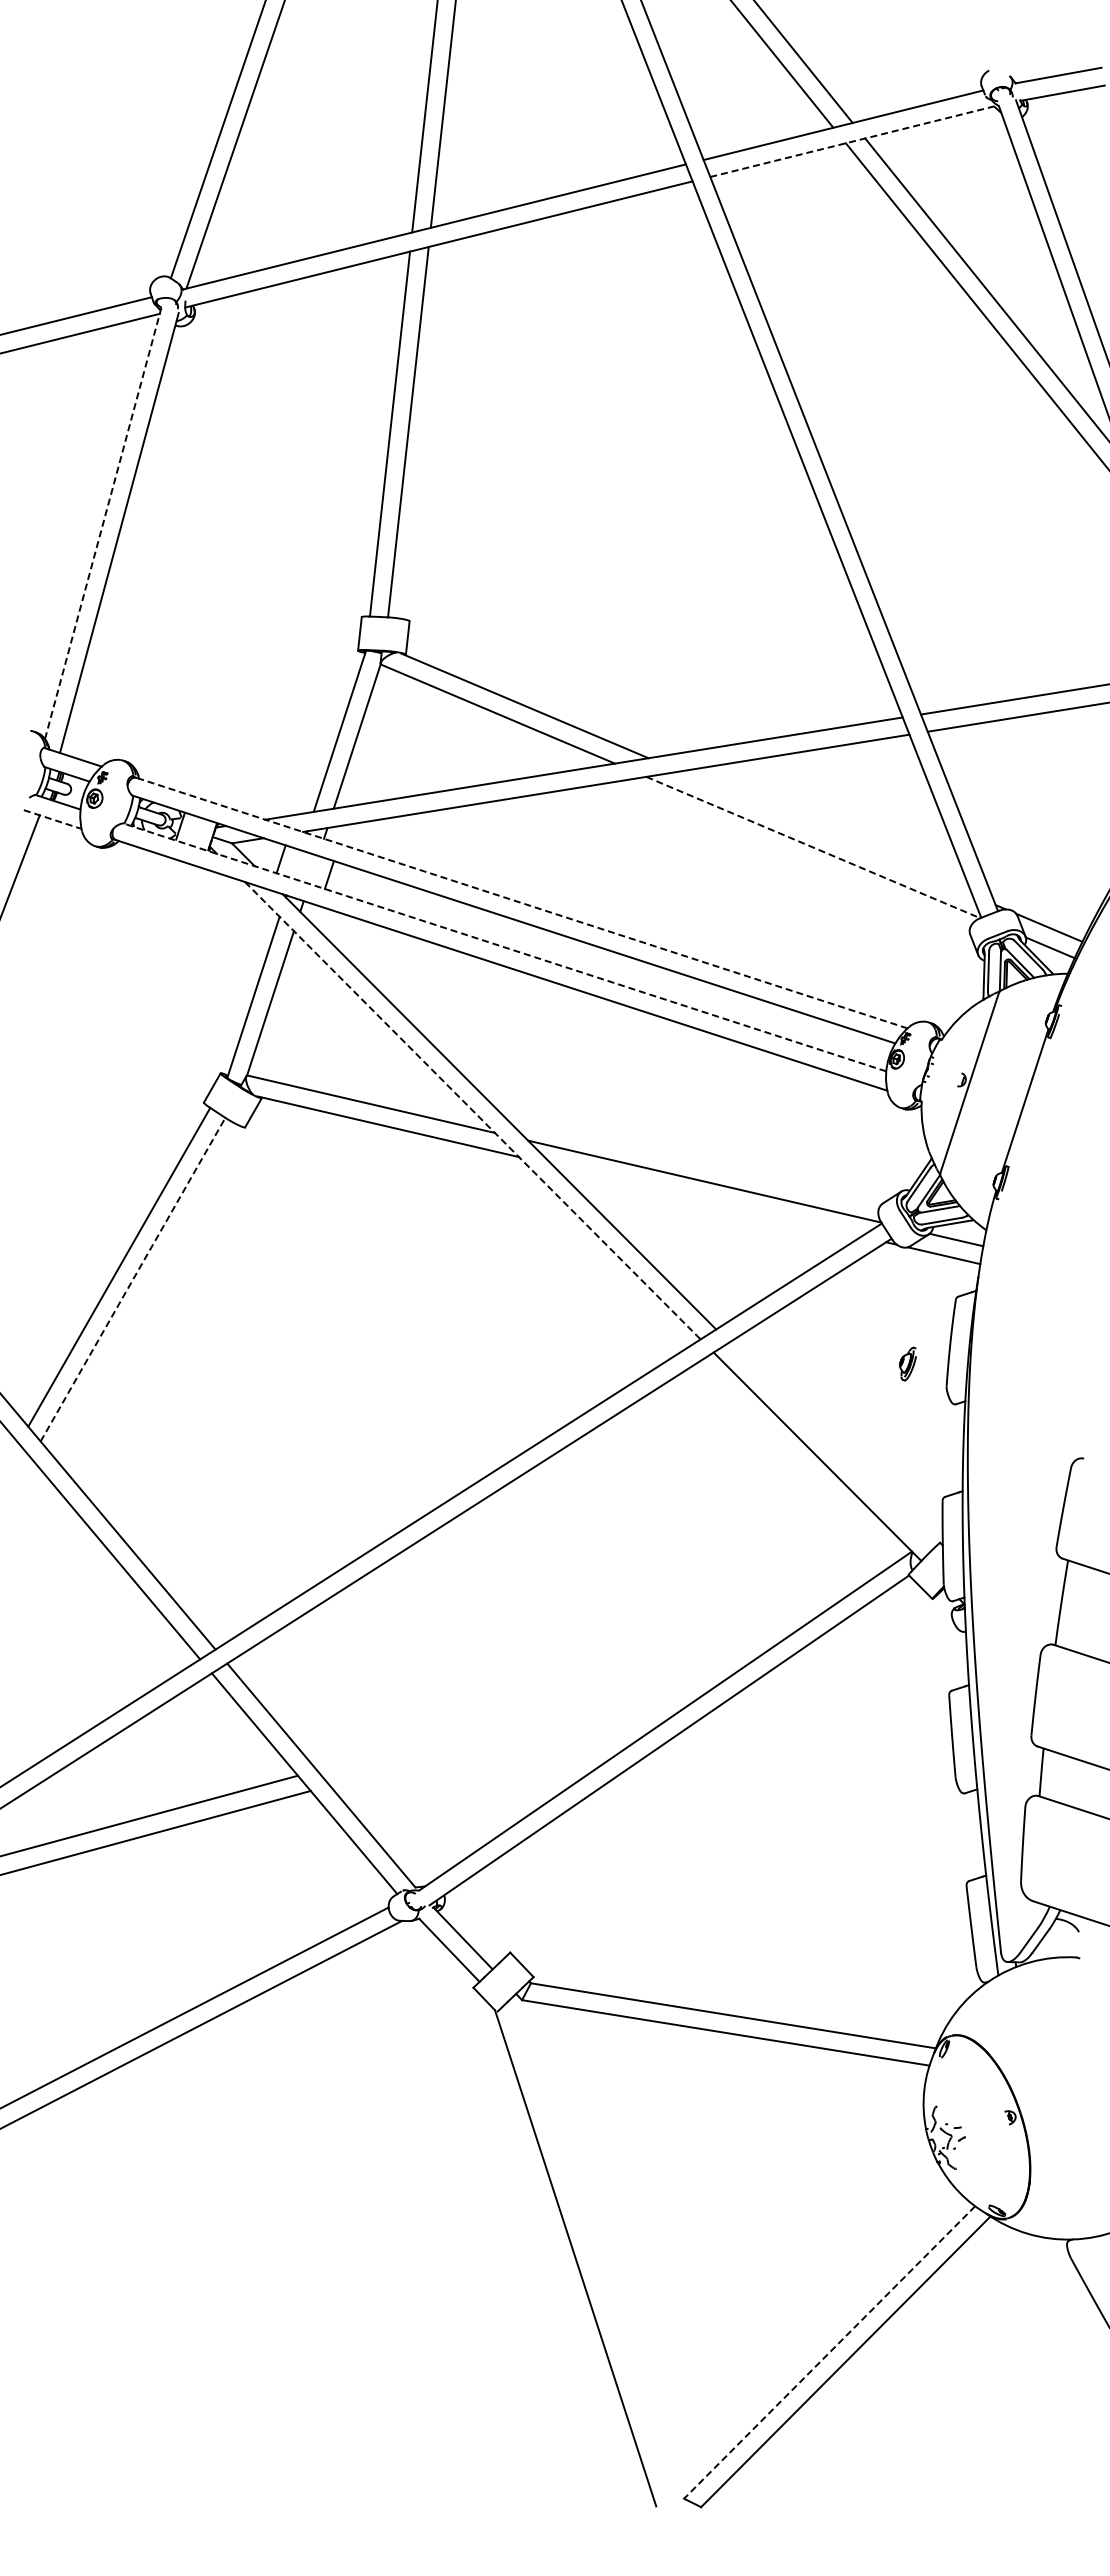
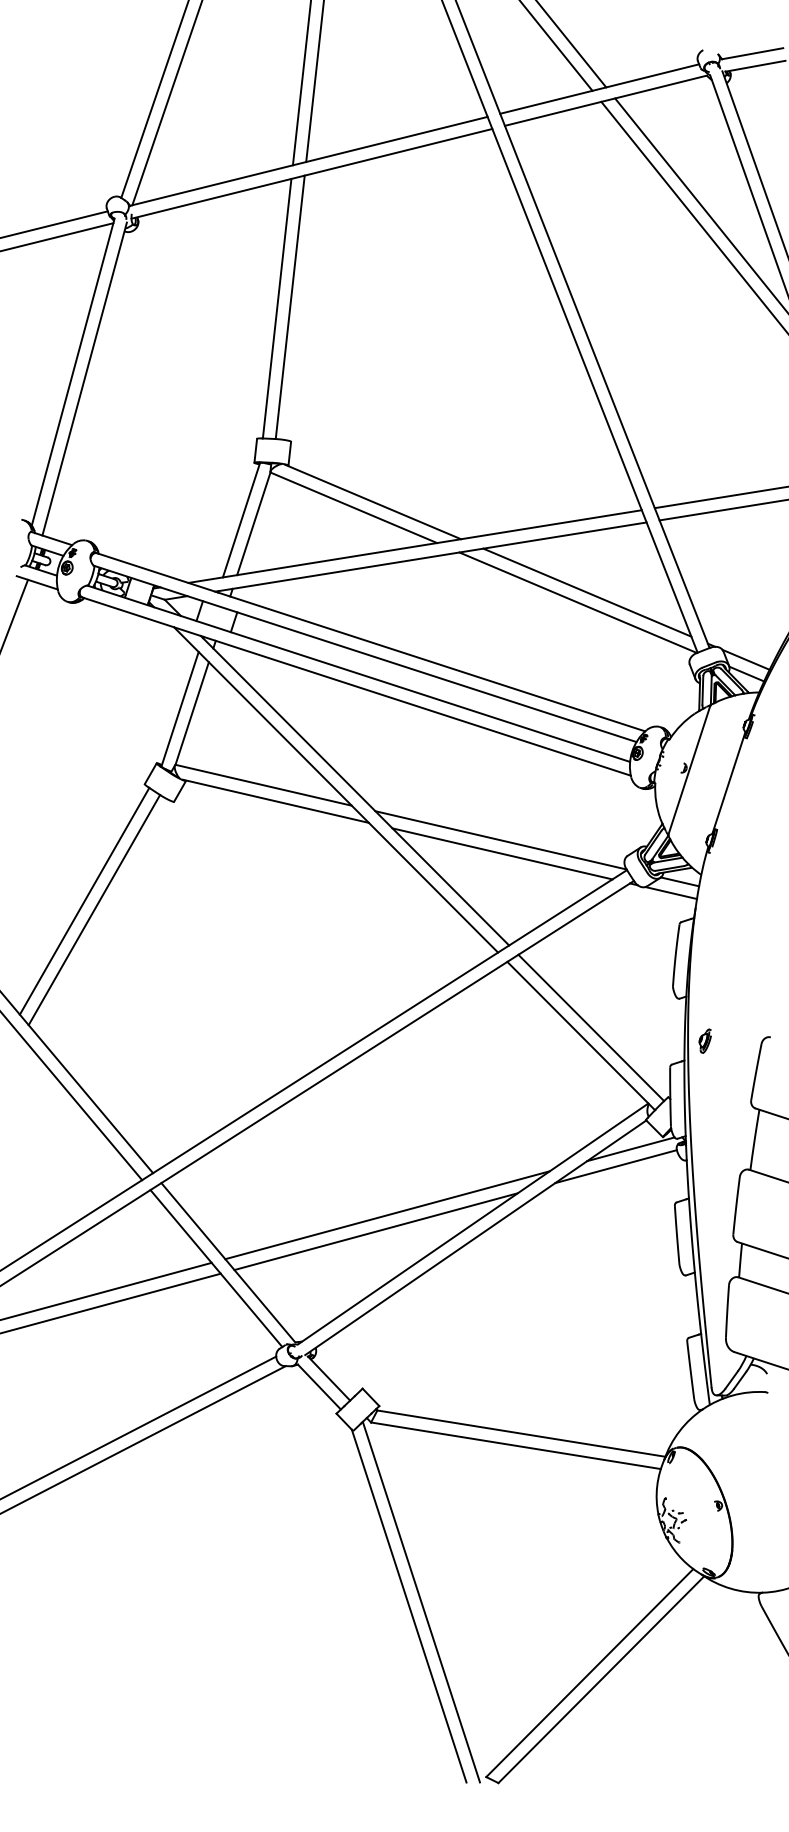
line: (852, 141) -> (606, 100), dashed -> solid
line: (103, 523) -> (73, 372), dashed -> solid
line: (53, 819) -> (37, 582), dashed -> solid
line: (825, 833) -> (586, 592), added
line: (813, 847) -> (578, 602), dashed -> solid
line: (521, 902) -> (370, 641), dashed -> solid
line: (504, 947) -> (358, 673), dashed -> solid
line: (472, 1110) -> (335, 789), dashed -> solid
line: (706, 1200) -> (502, 853), added
line: (133, 1279) -> (94, 909), dashed -> solid
part: (907, 1363) -> (704, 1040), moved
line: (831, 1445) -> (591, 1028), added
line: (887, 1615) -> (630, 1148), added
line: (866, 1640) -> (616, 1166), added
line: (545, 1708) -> (387, 1215), added
line: (528, 1731) -> (375, 1231), added
line: (592, 2252) -> (421, 1601), added
line: (829, 2352) -> (589, 1673), dashed -> solid

